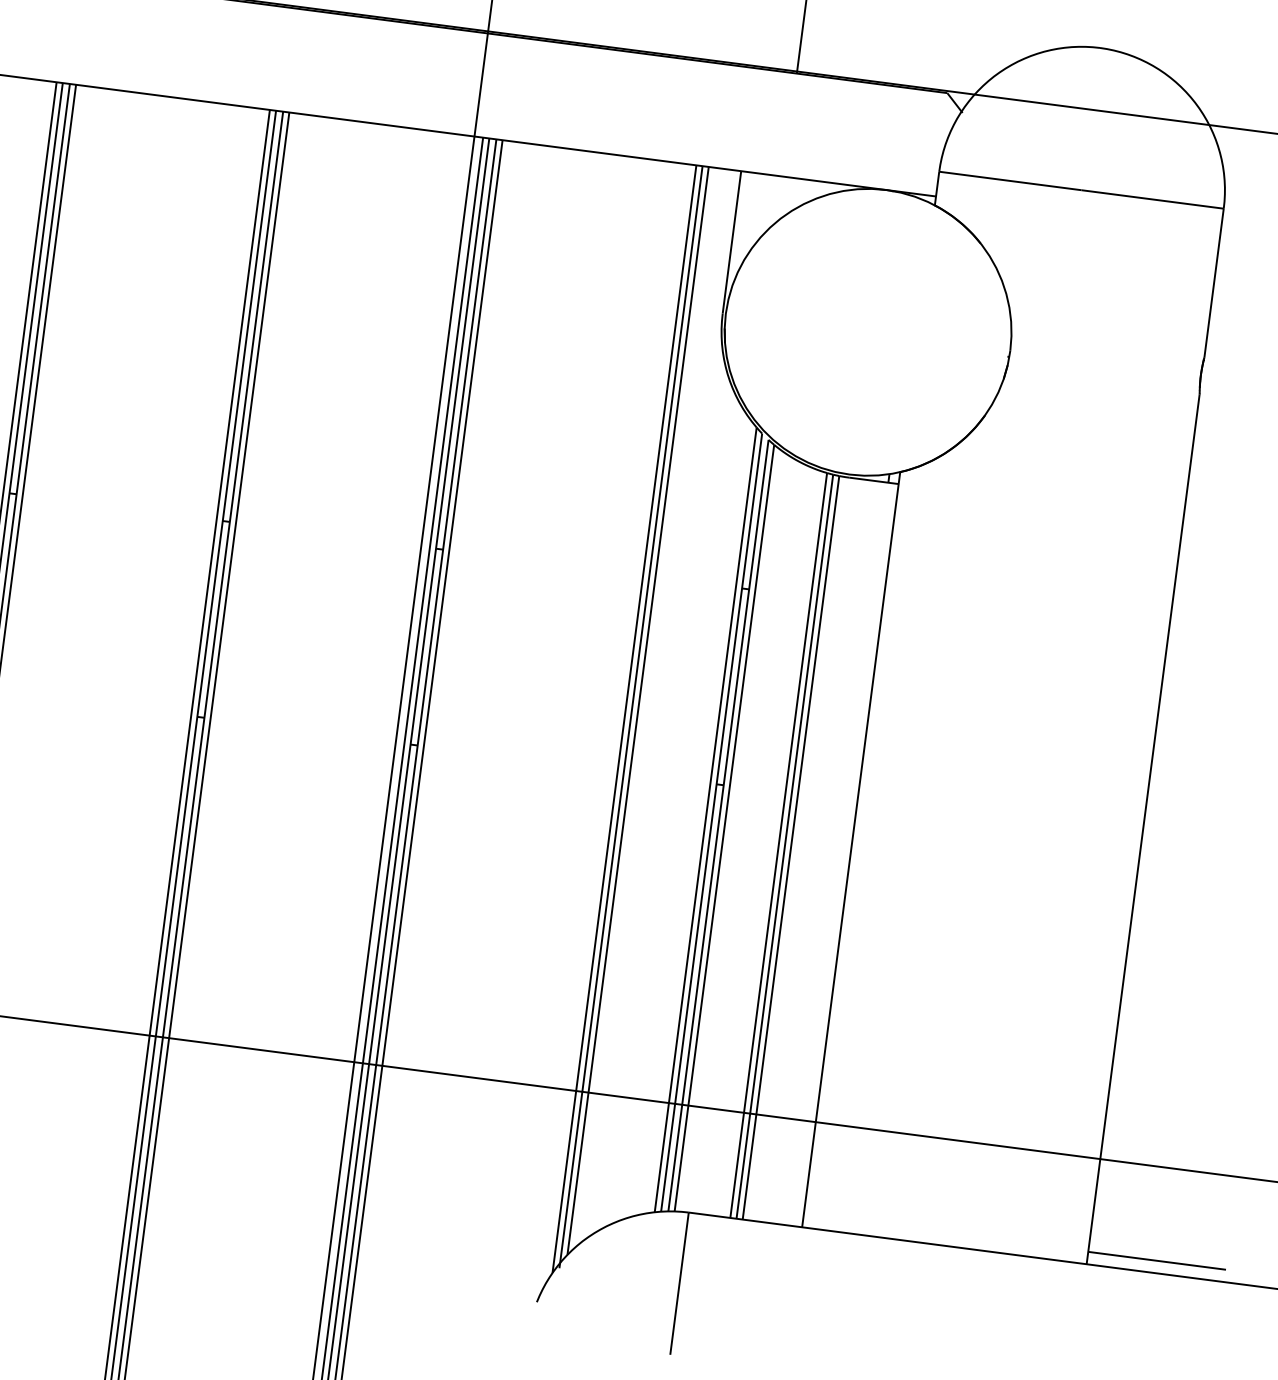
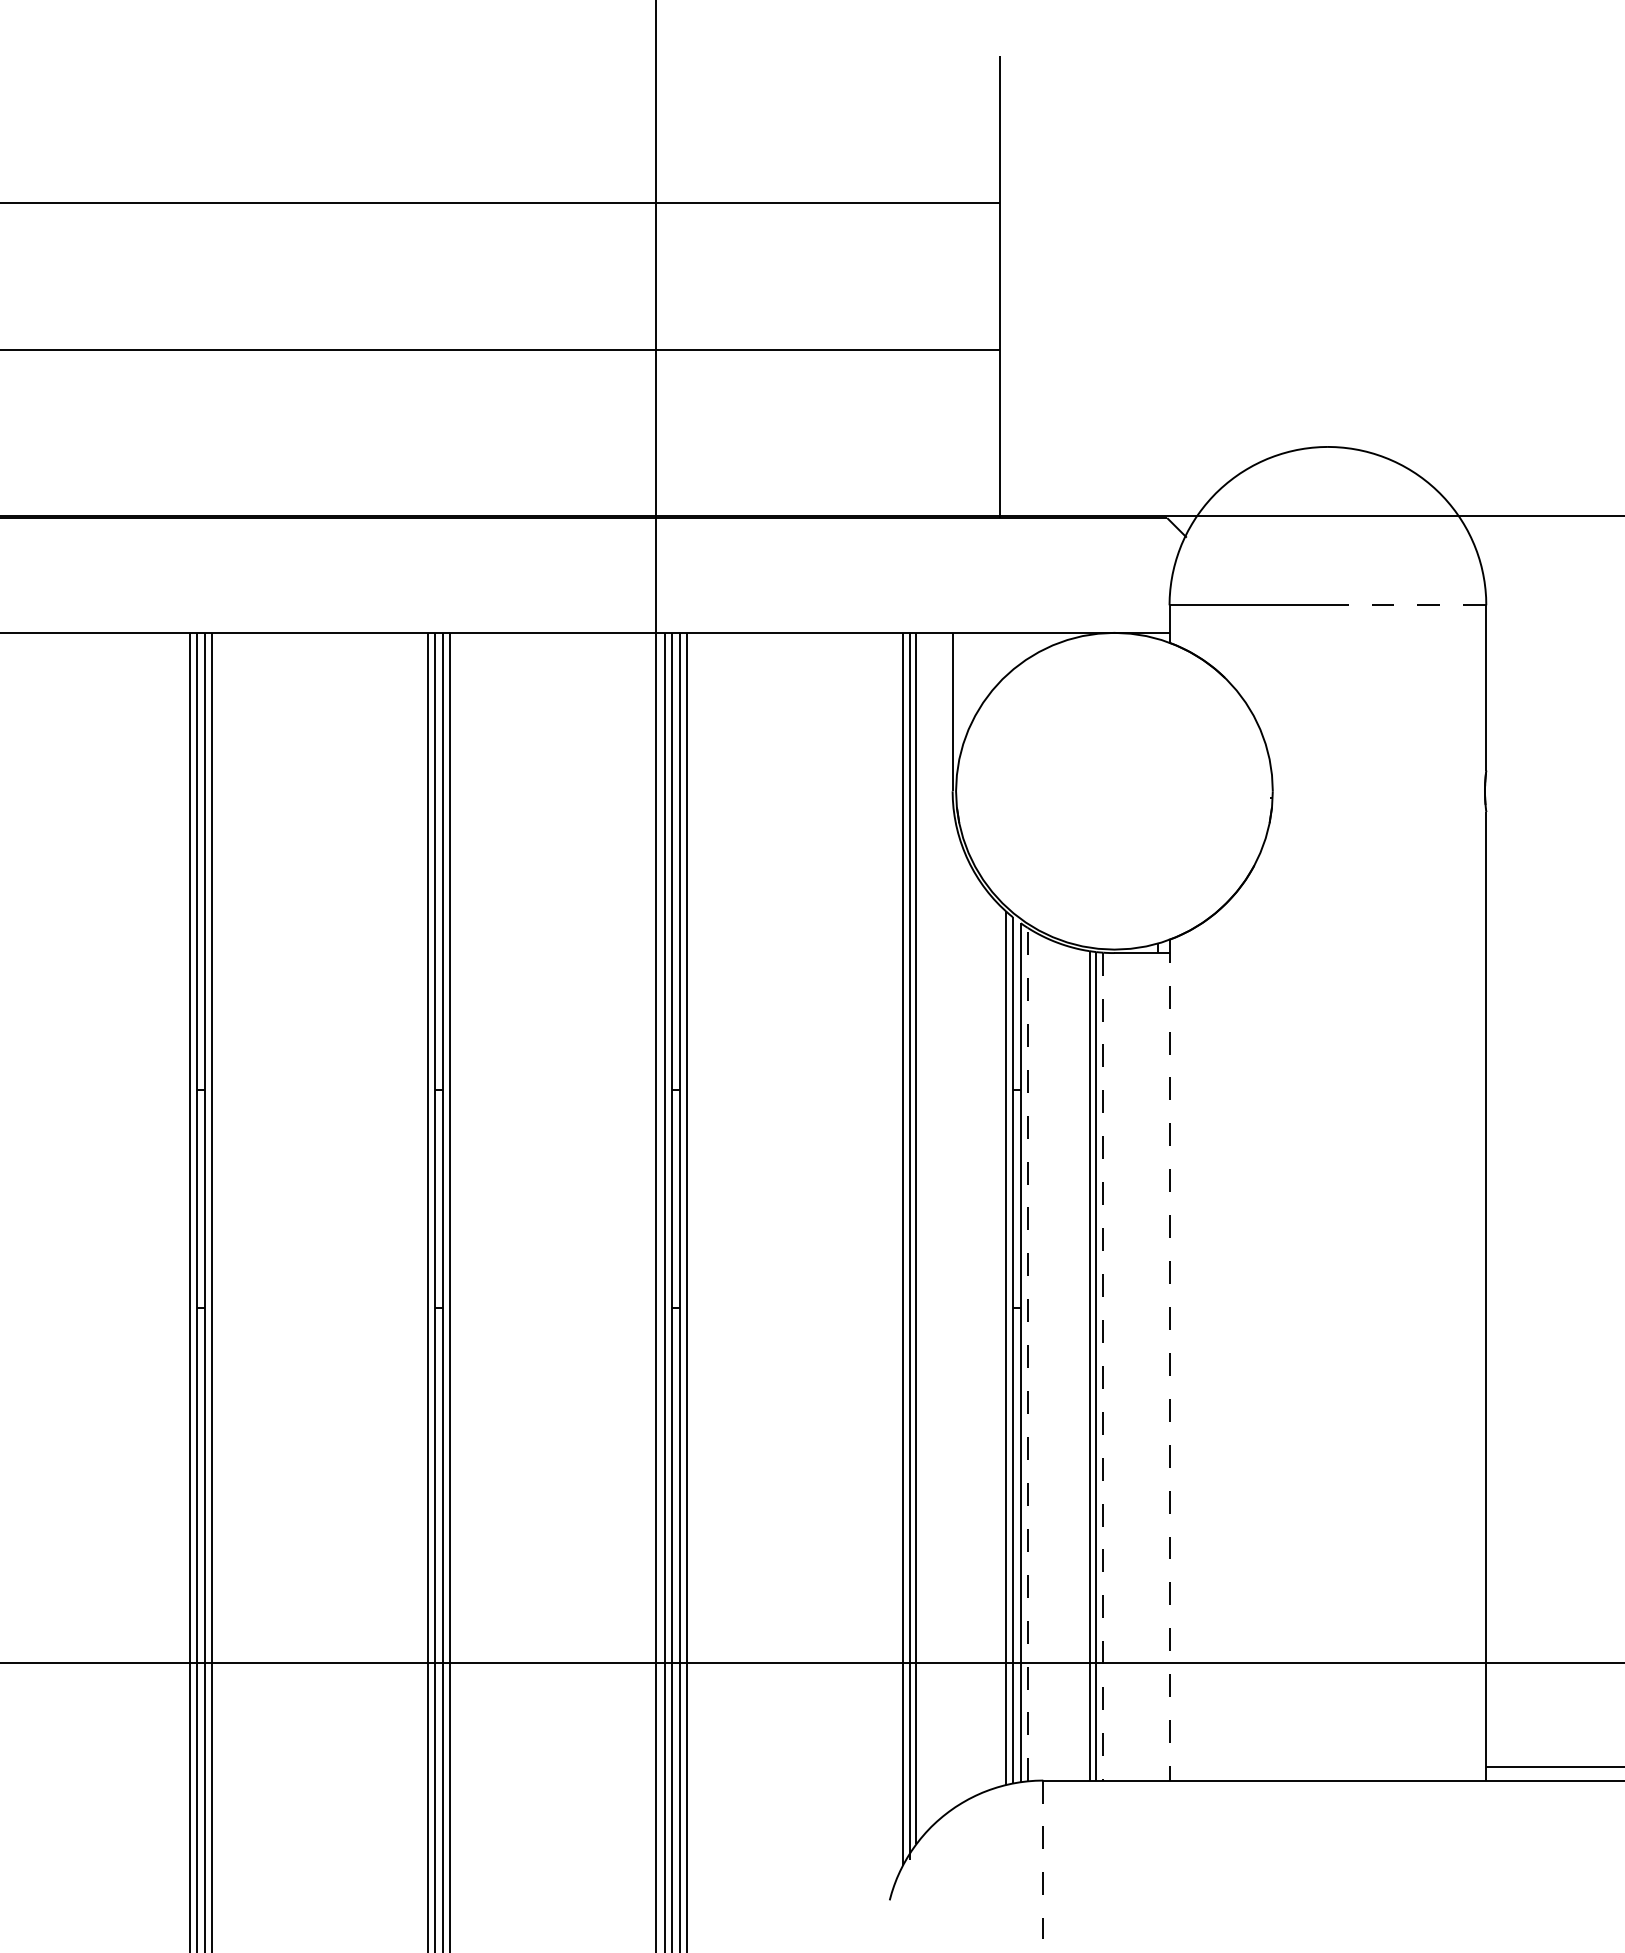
line: (1152, 199) -> (1406, 605), solid -> dashed
line: (724, 828) -> (1027, 1354), solid -> dashed
line: (791, 847) -> (1103, 1366), solid -> dashed
line: (851, 850) -> (1169, 1360), solid -> dashed
line: (679, 1284) -> (1043, 1860), solid -> dashed

